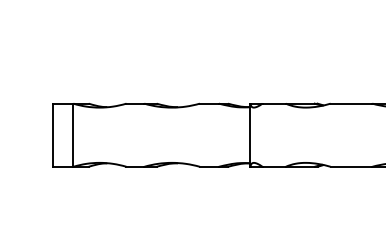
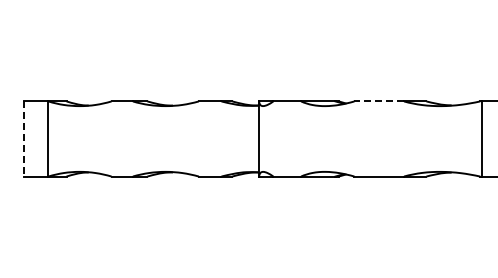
line: (351, 103) -> (379, 101), solid -> dashed
line: (53, 134) -> (24, 138), solid -> dashed

